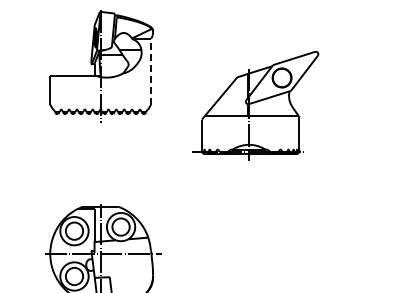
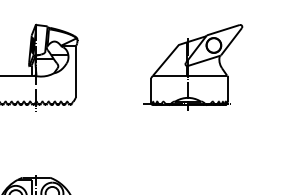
line: (150, 71) -> (75, 71), dashed -> solid
part: (255, 105) -> (193, 67), moved

